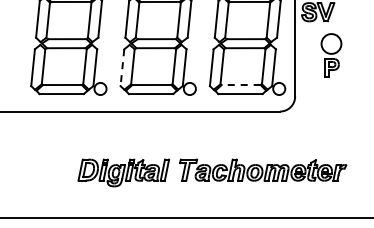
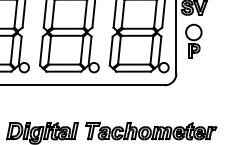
part: (331, 55) -> (193, 41), moved
line: (122, 67) -> (41, 50), dashed -> solid
line: (240, 85) -> (133, 64), dashed -> solid

